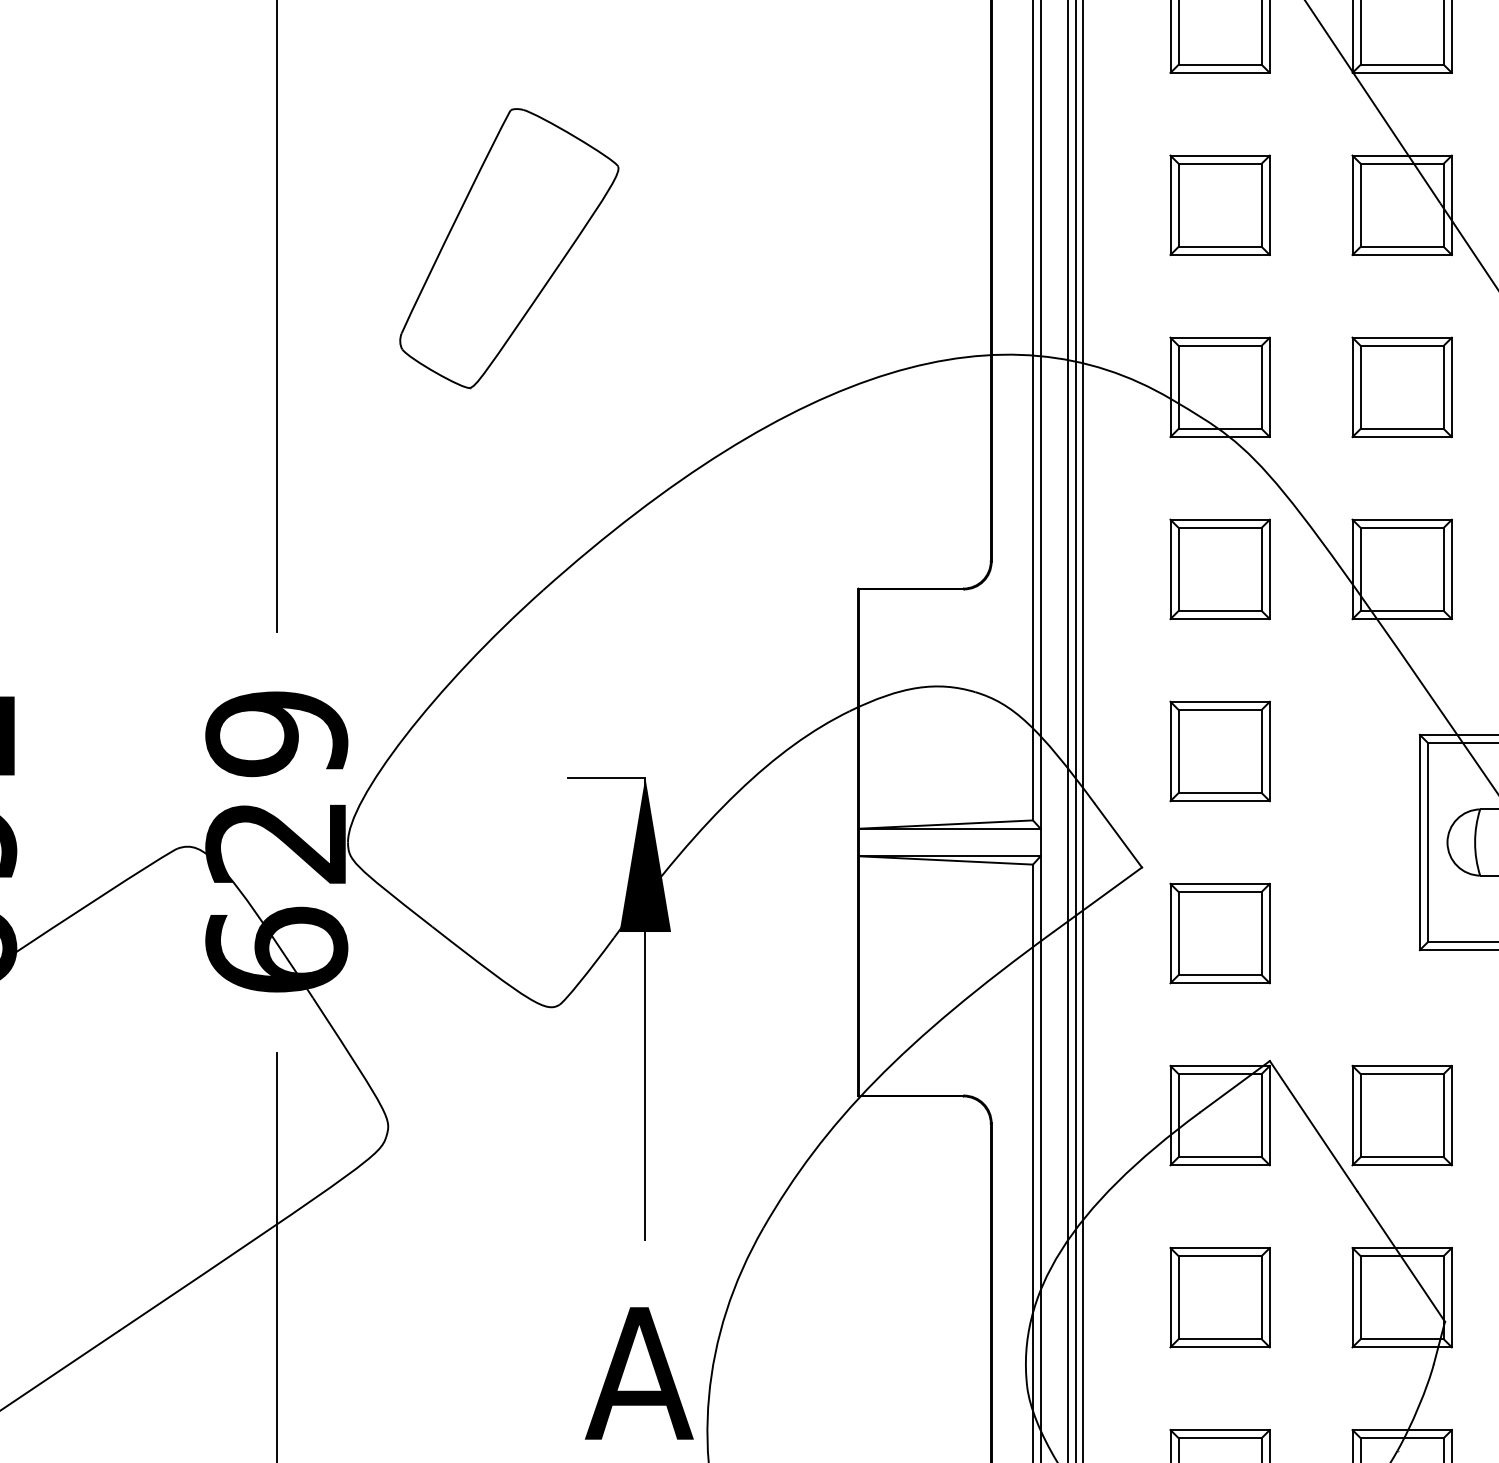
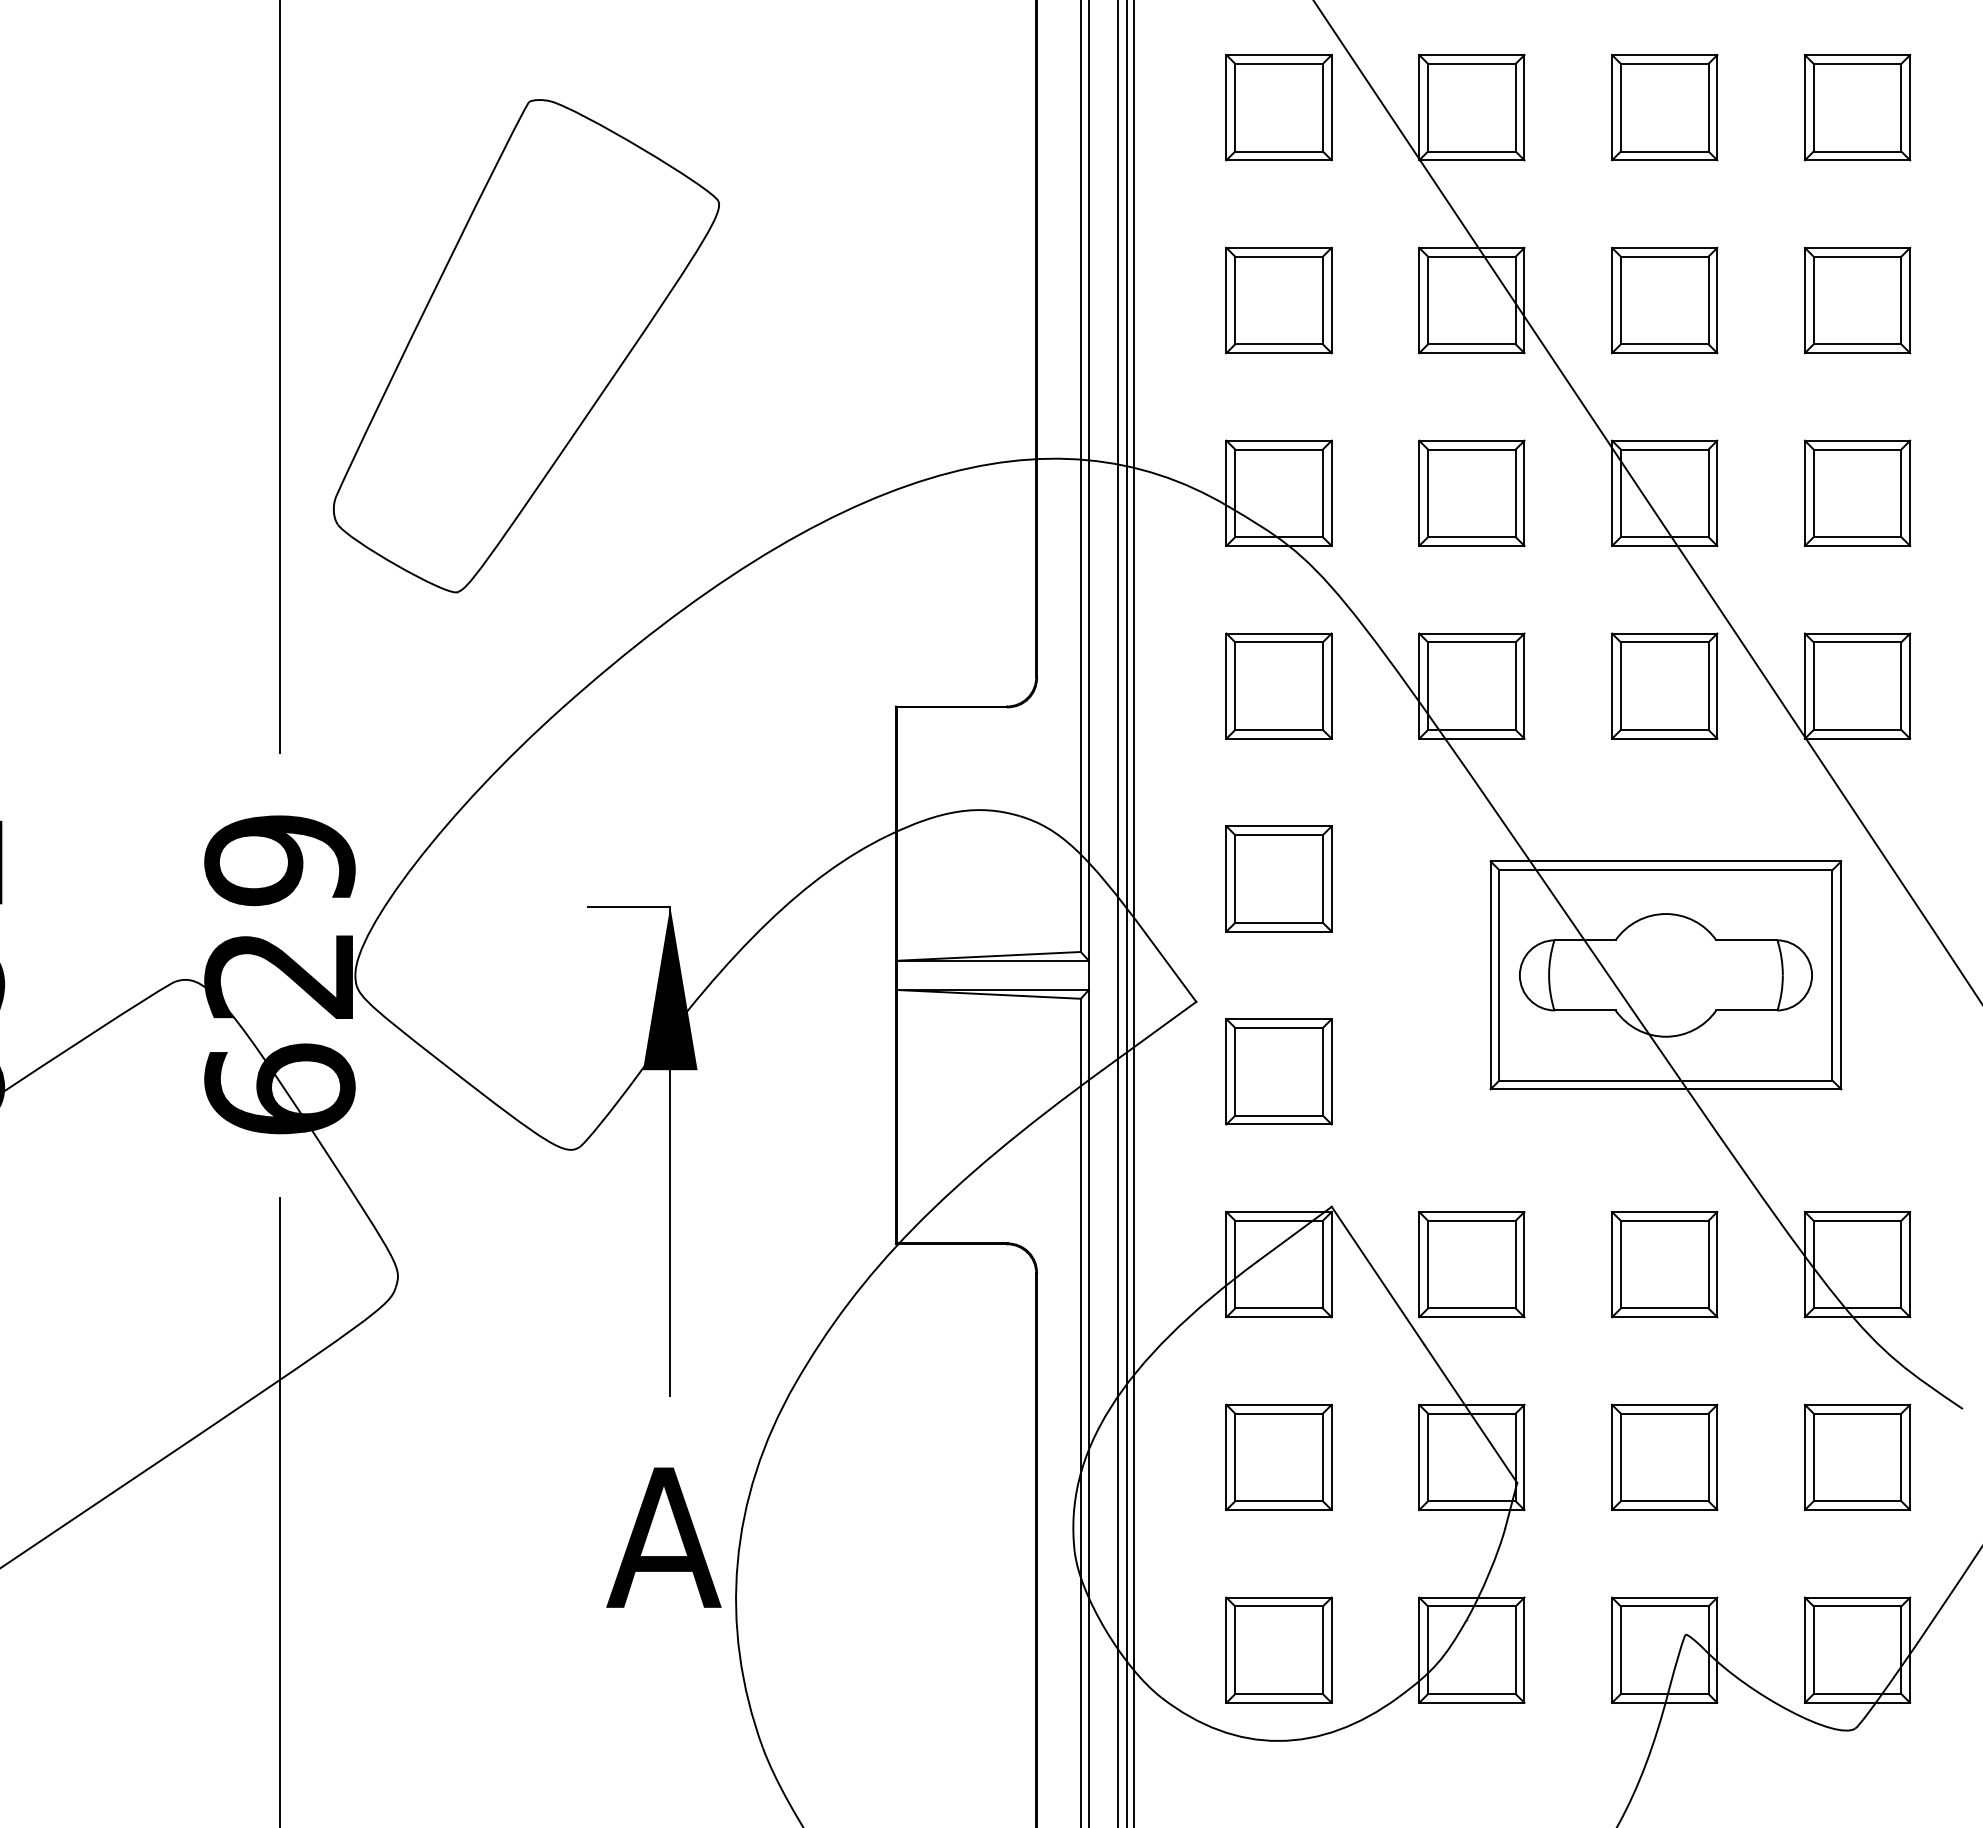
part: (508, 248) -> (525, 346), size x1.67

